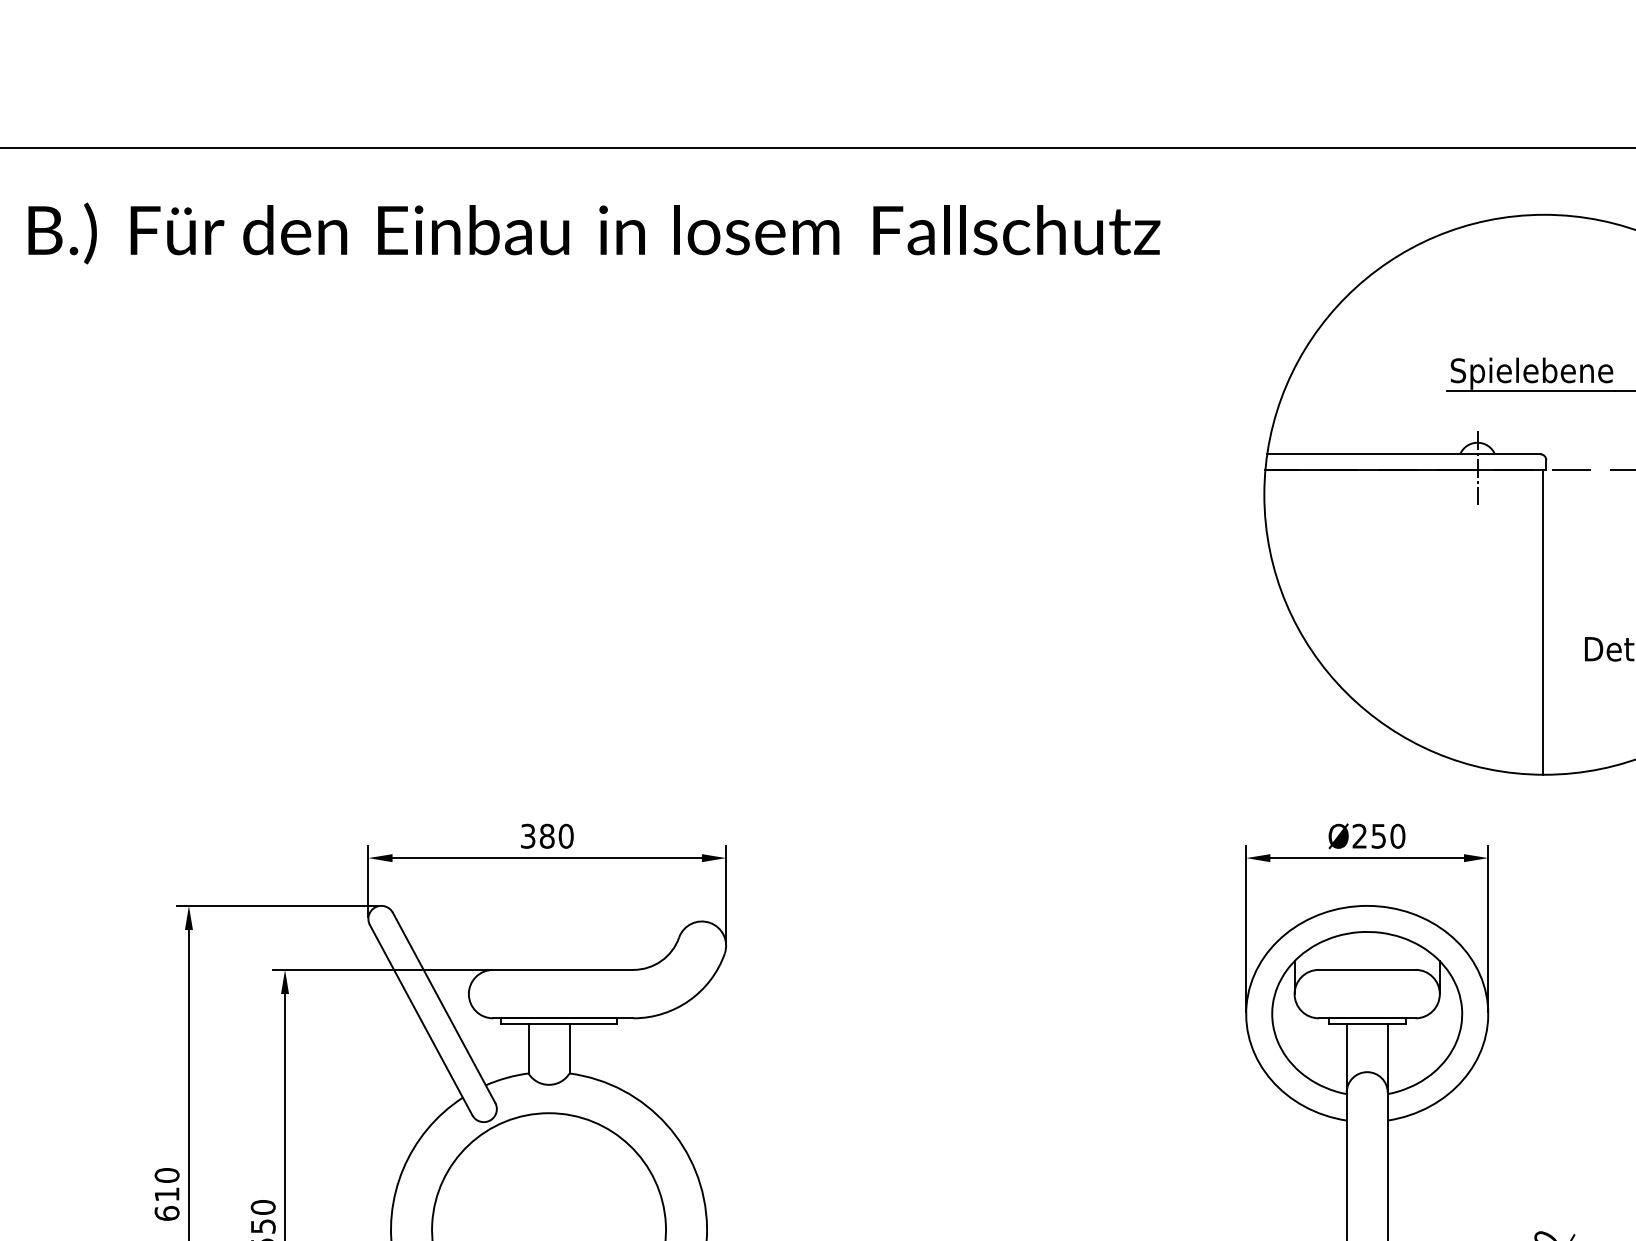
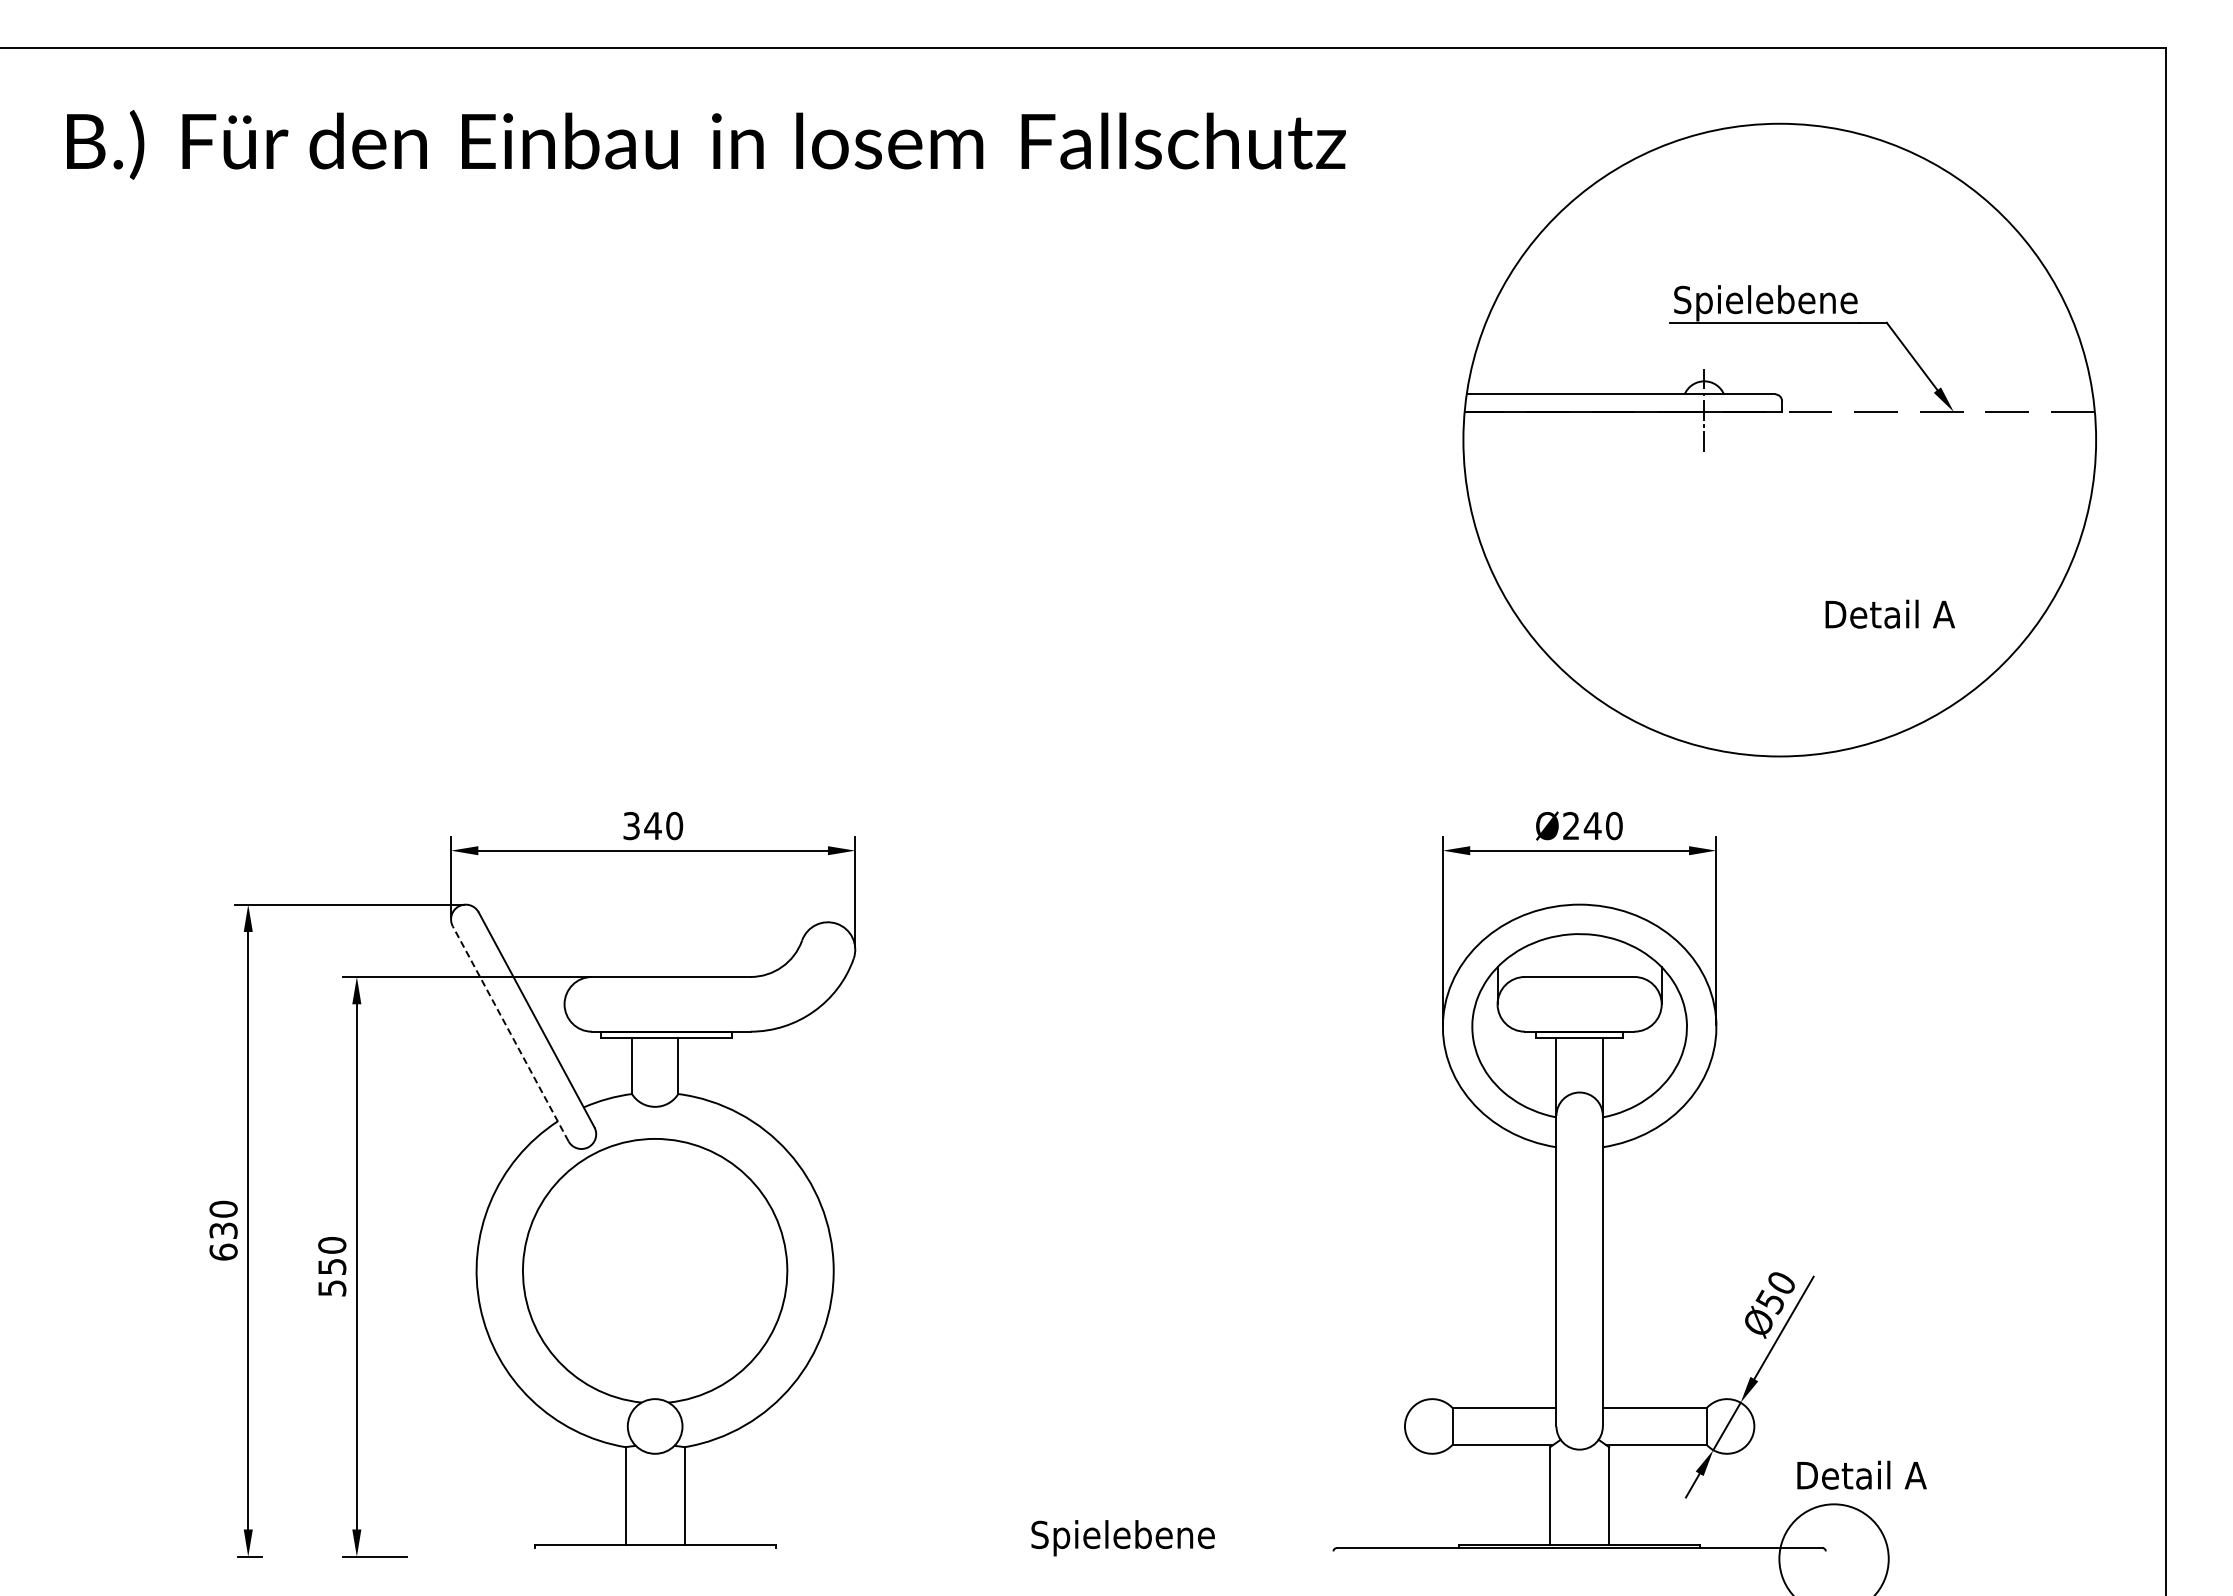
line: (1543, 621) -> (1778, 583), removed
text: (546, 835) -> (652, 825), 380 -> 340
text: (1378, 836) -> (1592, 826), Ø250 -> Ø240
line: (421, 1019) -> (510, 1033), solid -> dashed
text: (167, 1194) -> (223, 1230), 610 -> 630

